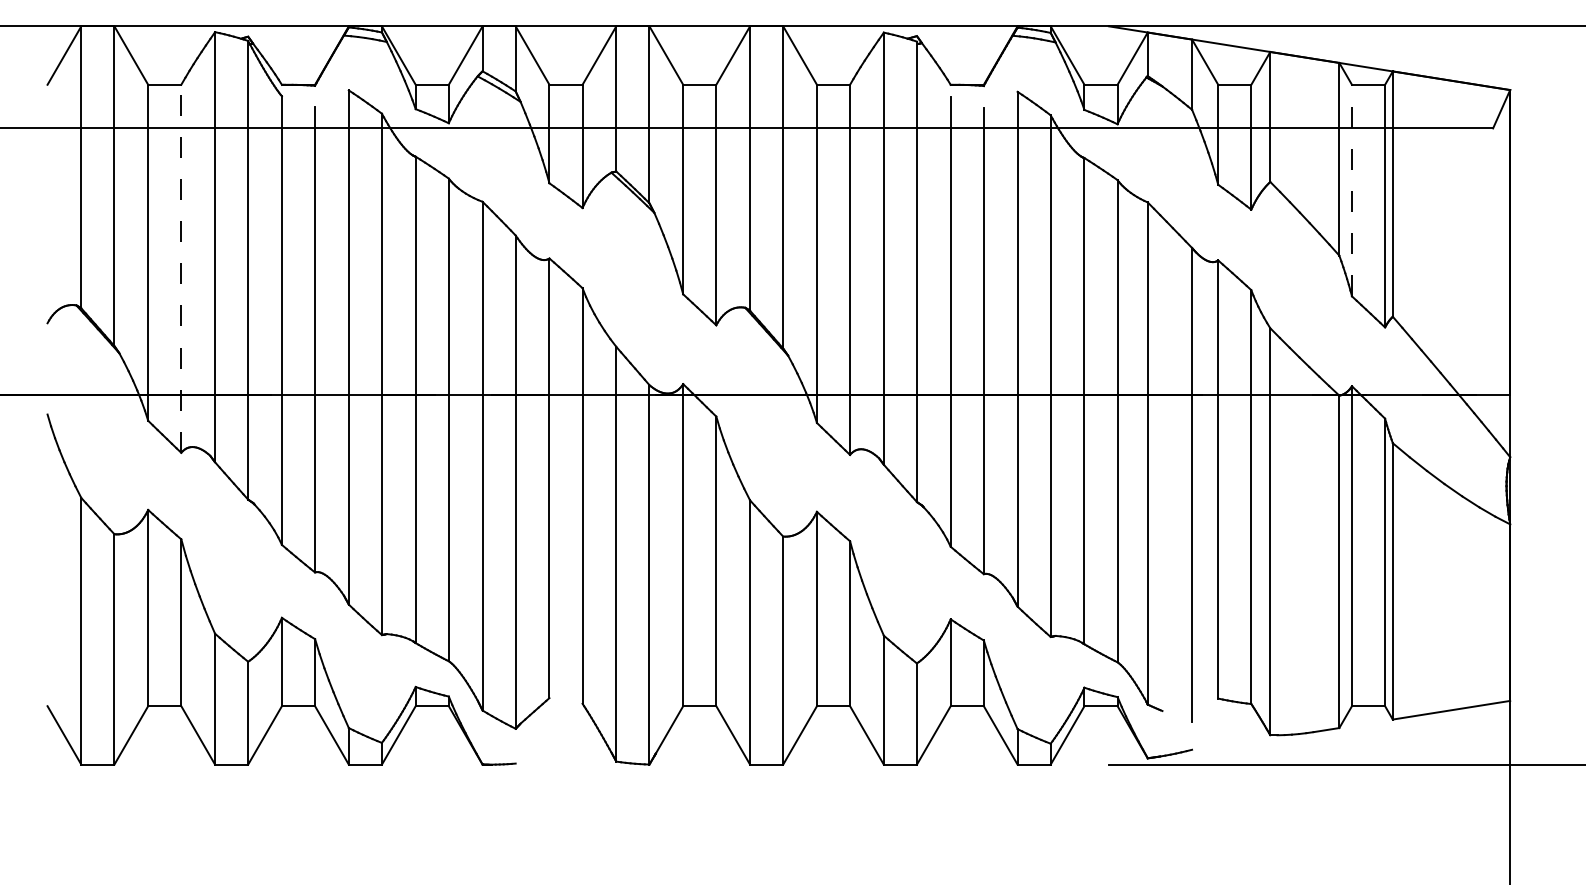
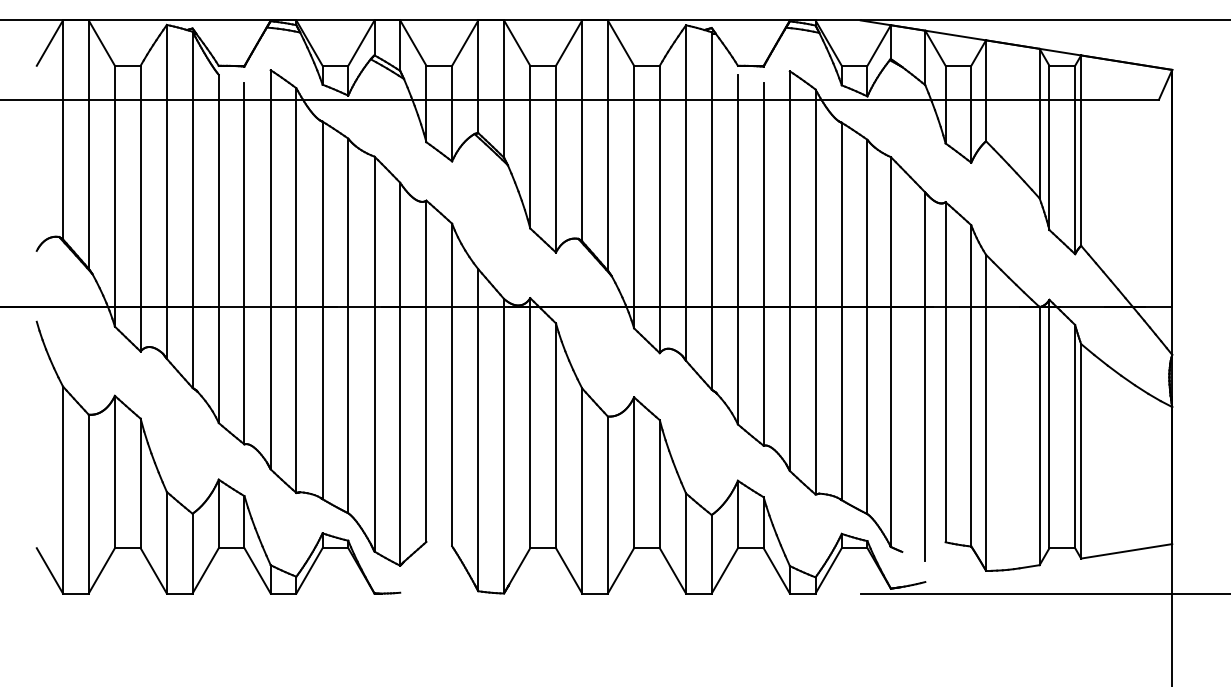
line: (1351, 190) -> (1049, 147), dashed -> solid
line: (181, 268) -> (140, 208), dashed -> solid

